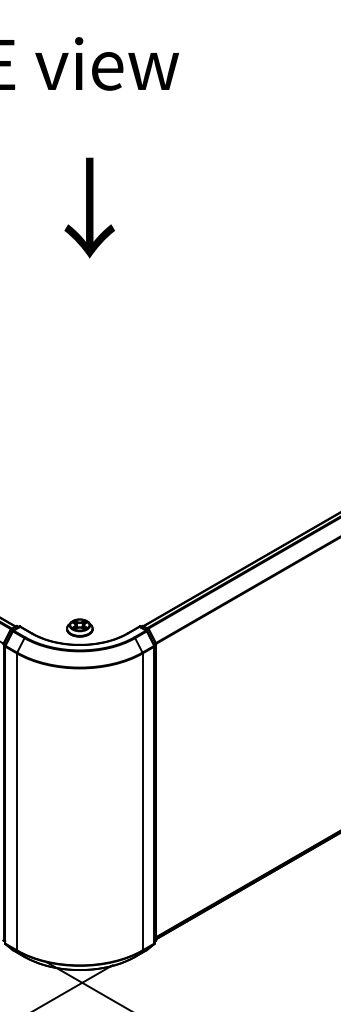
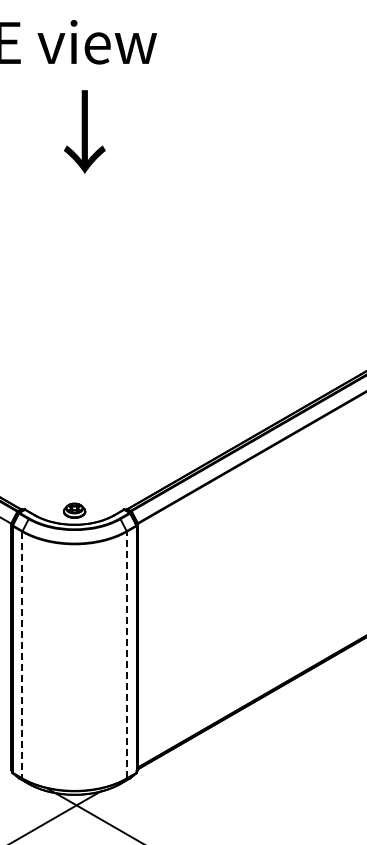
text: (89, 207) -> (84, 131), moved
line: (142, 801) -> (126, 654), solid -> dashed
line: (17, 802) -> (22, 655), solid -> dashed

